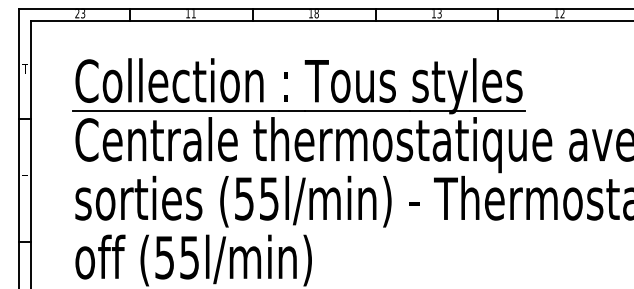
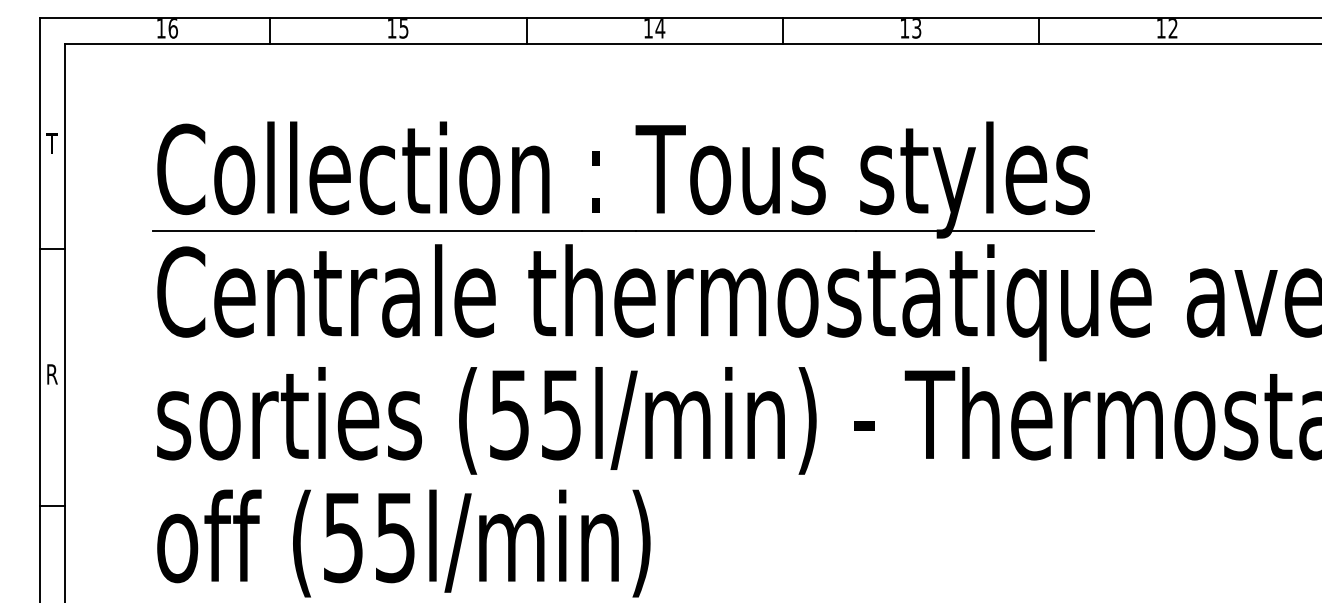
text: (80, 14) -> (167, 30), 23 -> 16
text: (193, 14) -> (403, 30), 11 -> 15
text: (316, 14) -> (659, 30), 18 -> 14
text: (24, 179) -> (50, 374), T -> R

